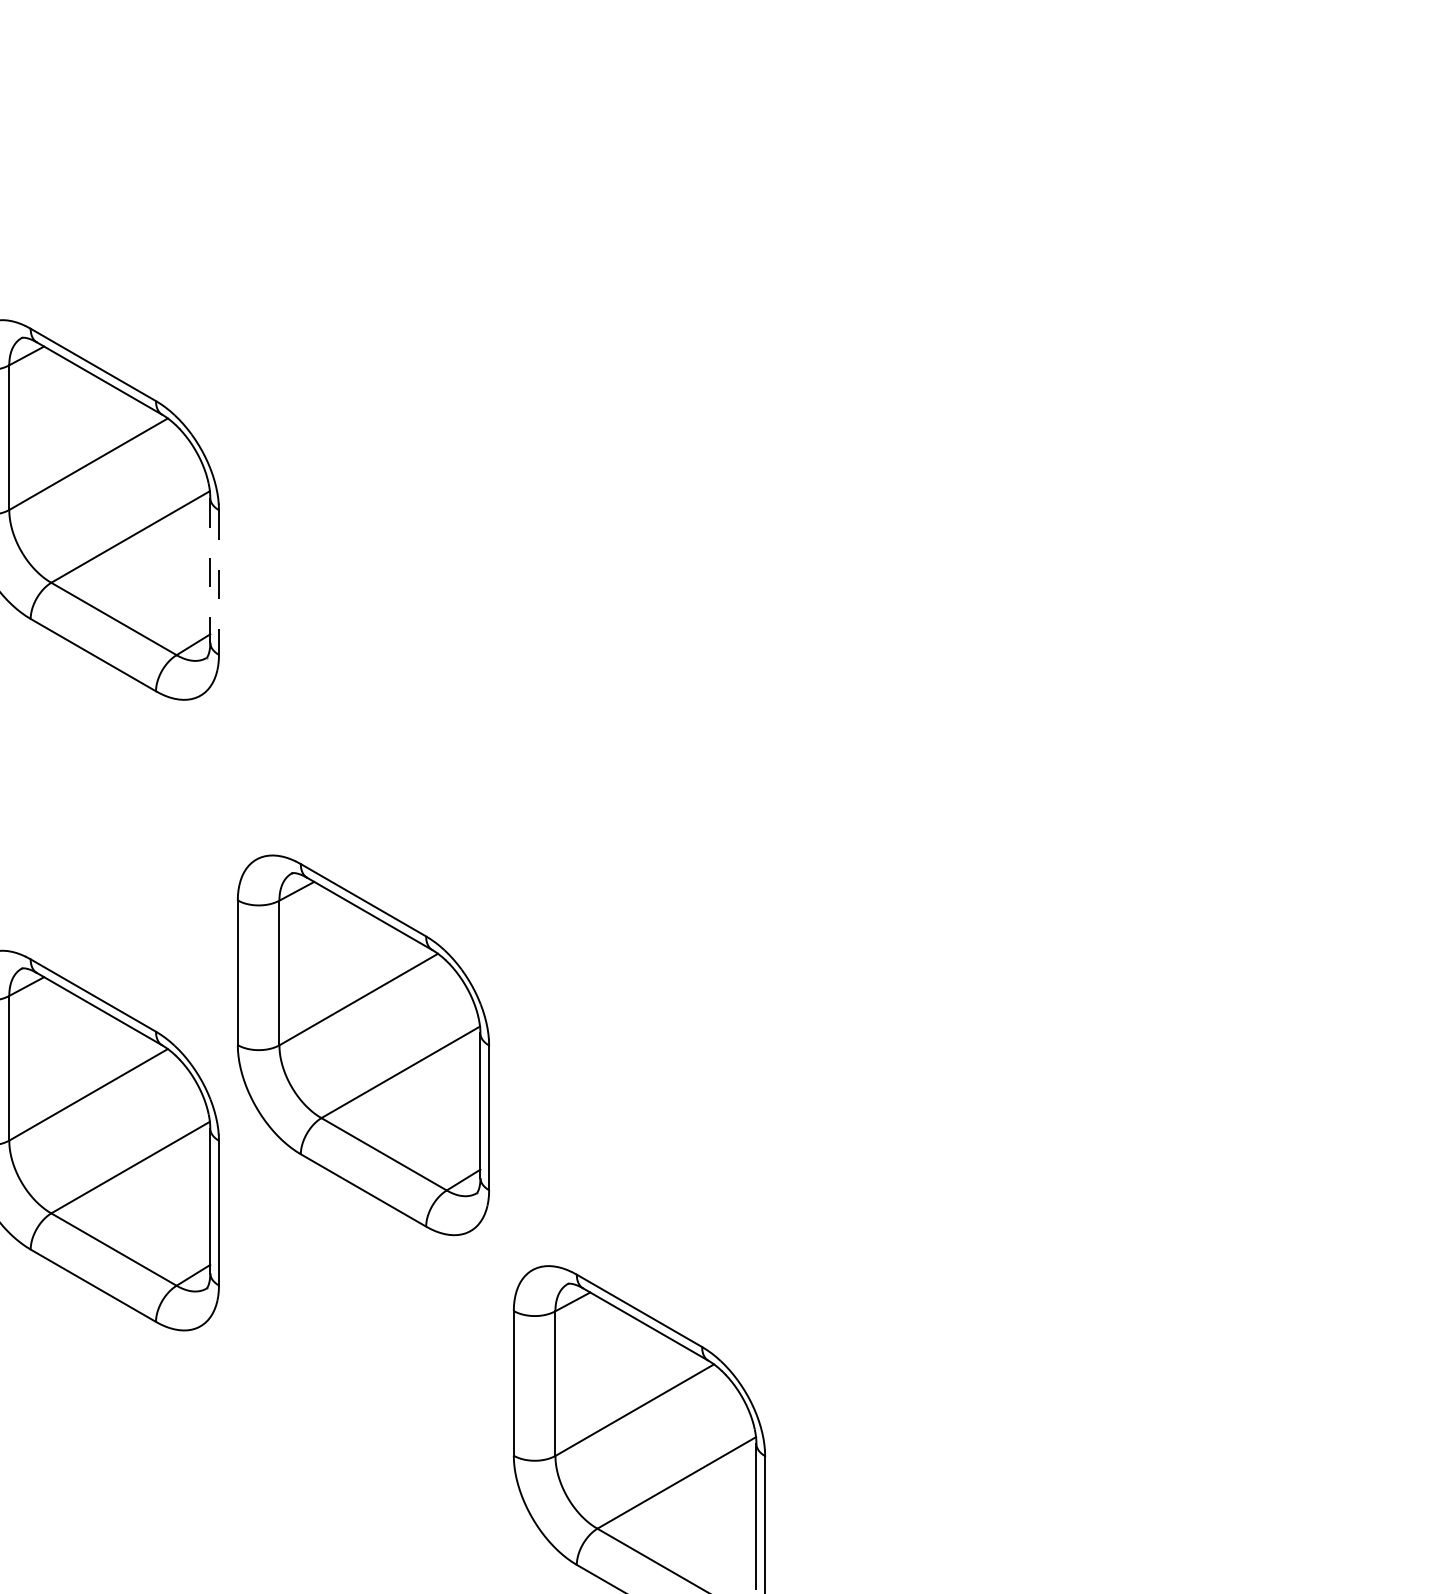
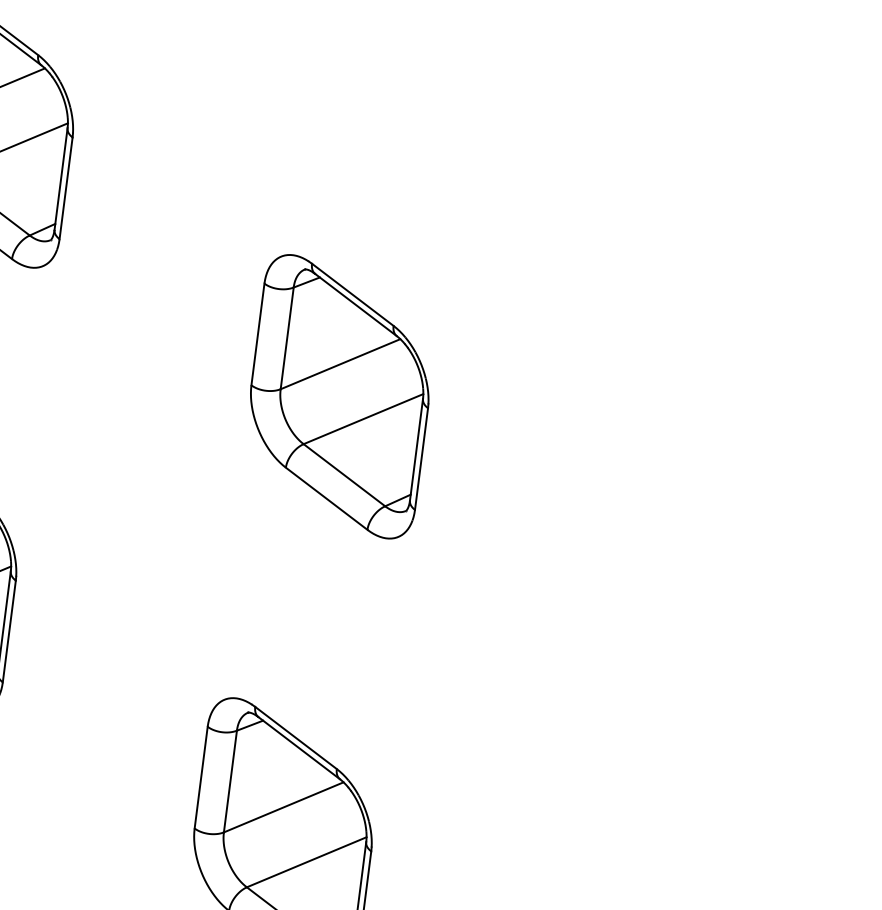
line: (210, 570) -> (61, 179), dashed -> solid
line: (219, 583) -> (66, 189), dashed -> solid
part: (363, 1045) -> (339, 396), moved

